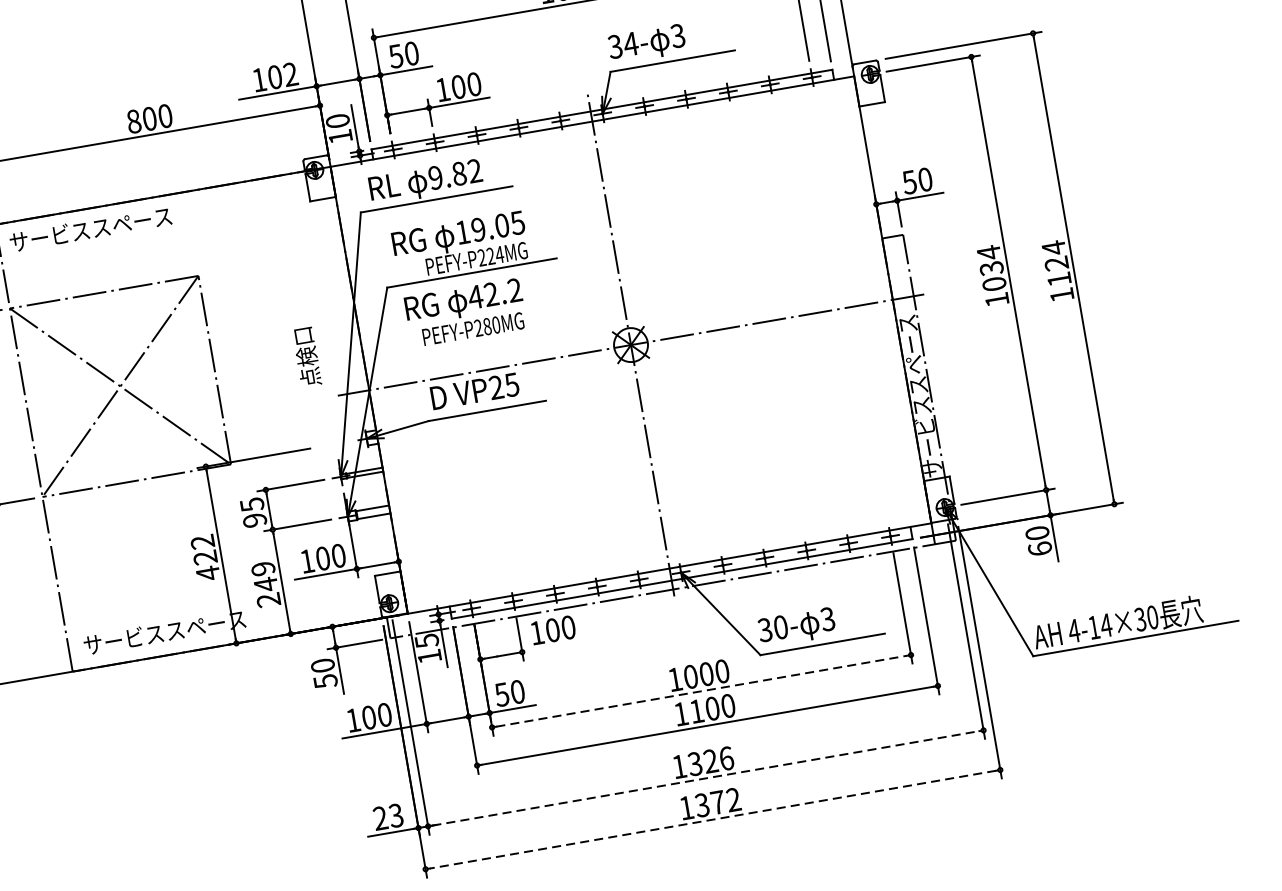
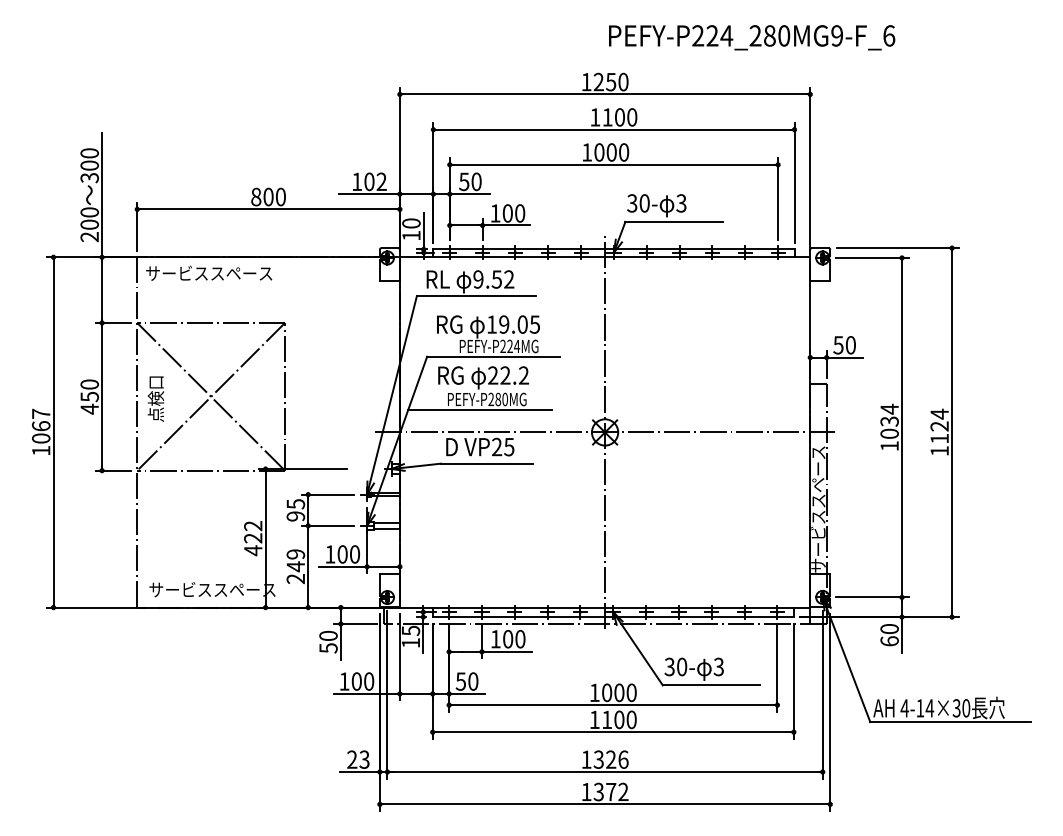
text: (630, 44) -> (644, 203), 34- -> 30-
text: (458, 173) -> (496, 279), 9.82 -> 9.52
text: (474, 297) -> (492, 375), 42.2 -> 22.2
line: (465, 343) -> (479, 409), added
text: (306, 356) -> (155, 398), moved
line: (554, 646) -> (507, 651), added
line: (701, 691) -> (613, 705), dashed -> solid
line: (706, 778) -> (605, 772), dashed -> solid
line: (713, 819) -> (605, 804), dashed -> solid

